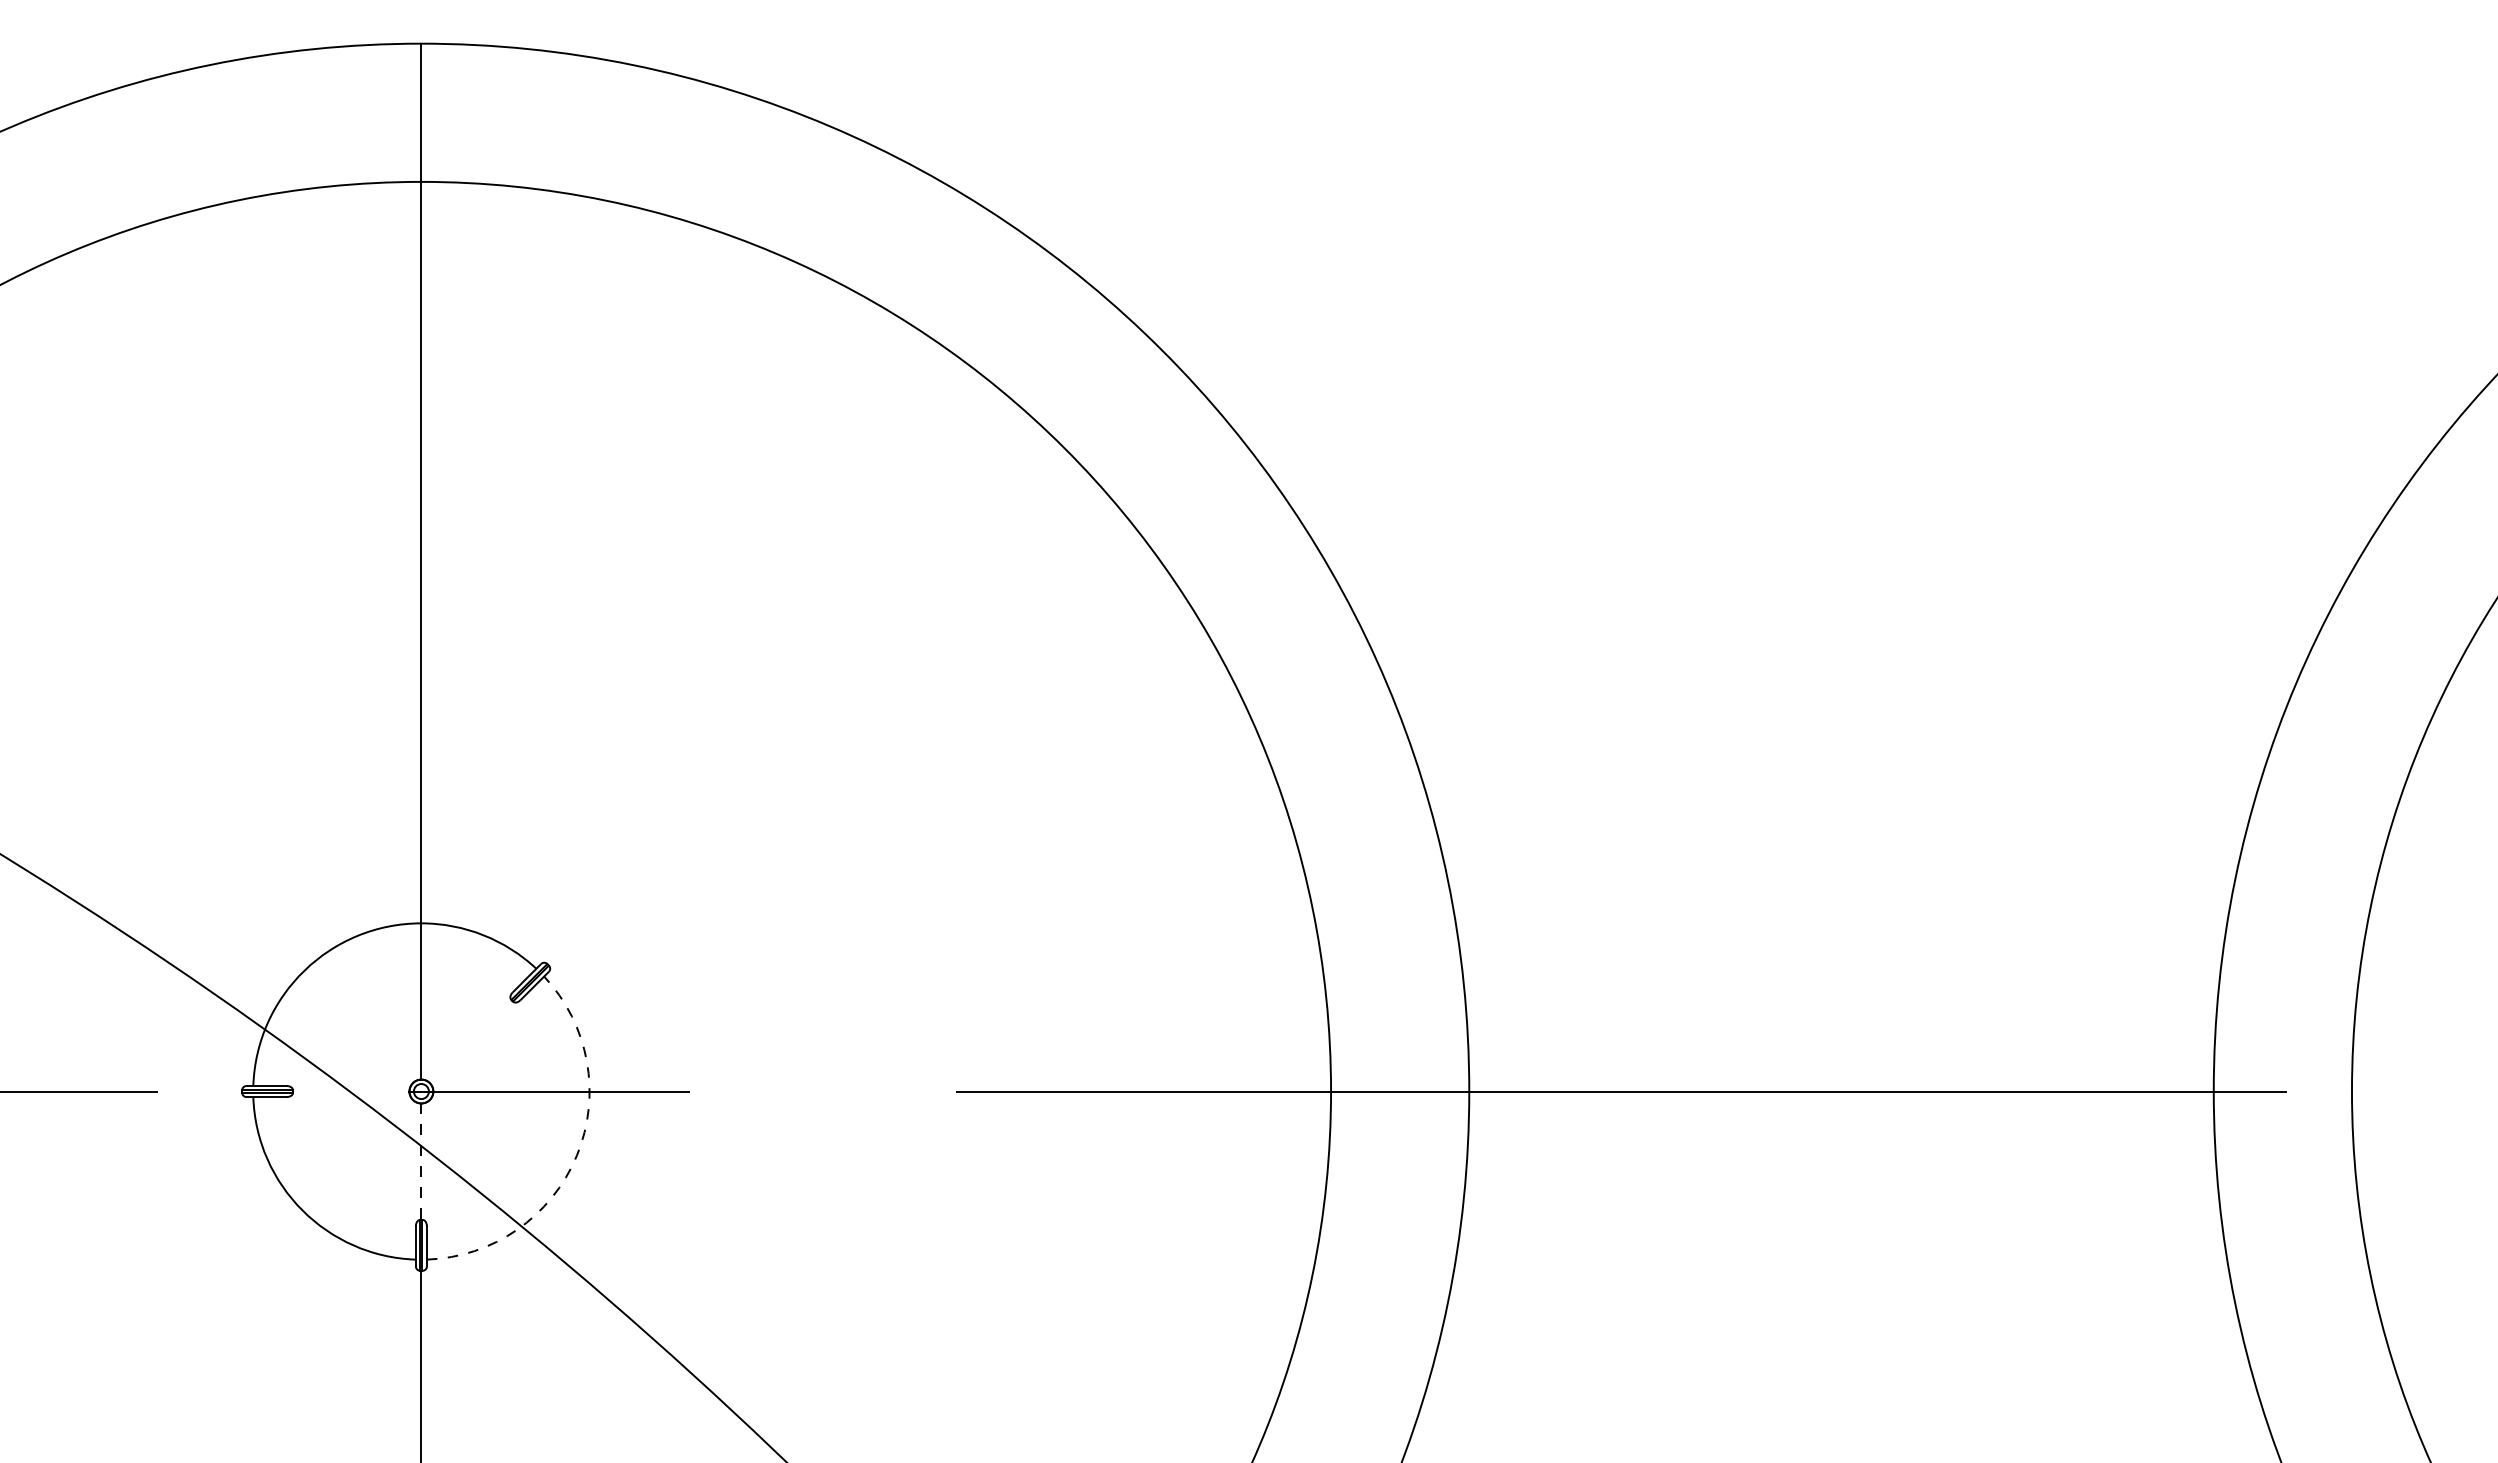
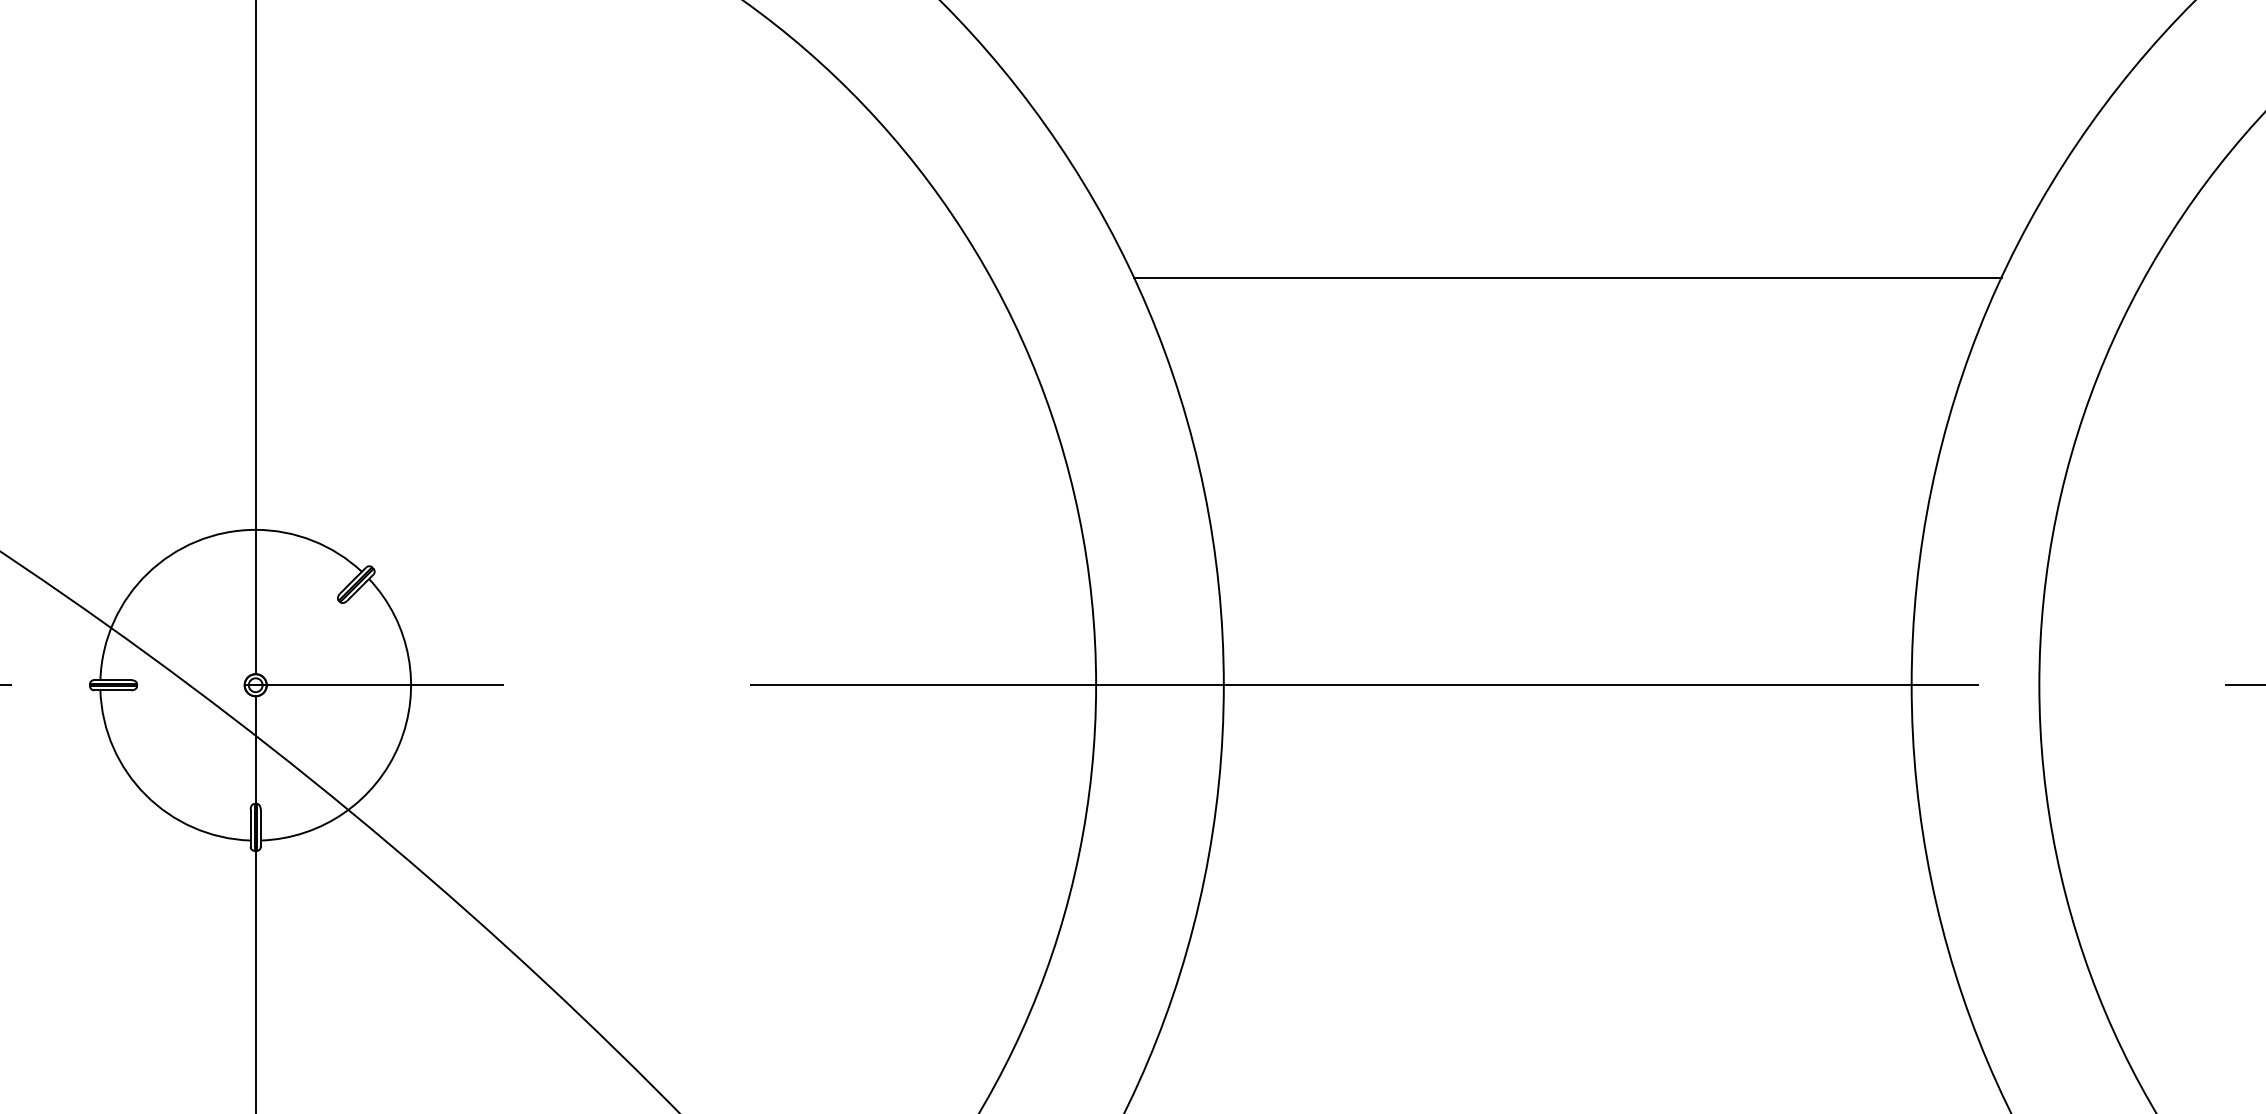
line: (1841, 650) -> (1567, 277), added
arc: (576, 1155) -> (398, 744), dashed -> solid
line: (421, 1162) -> (255, 750), dashed -> solid

